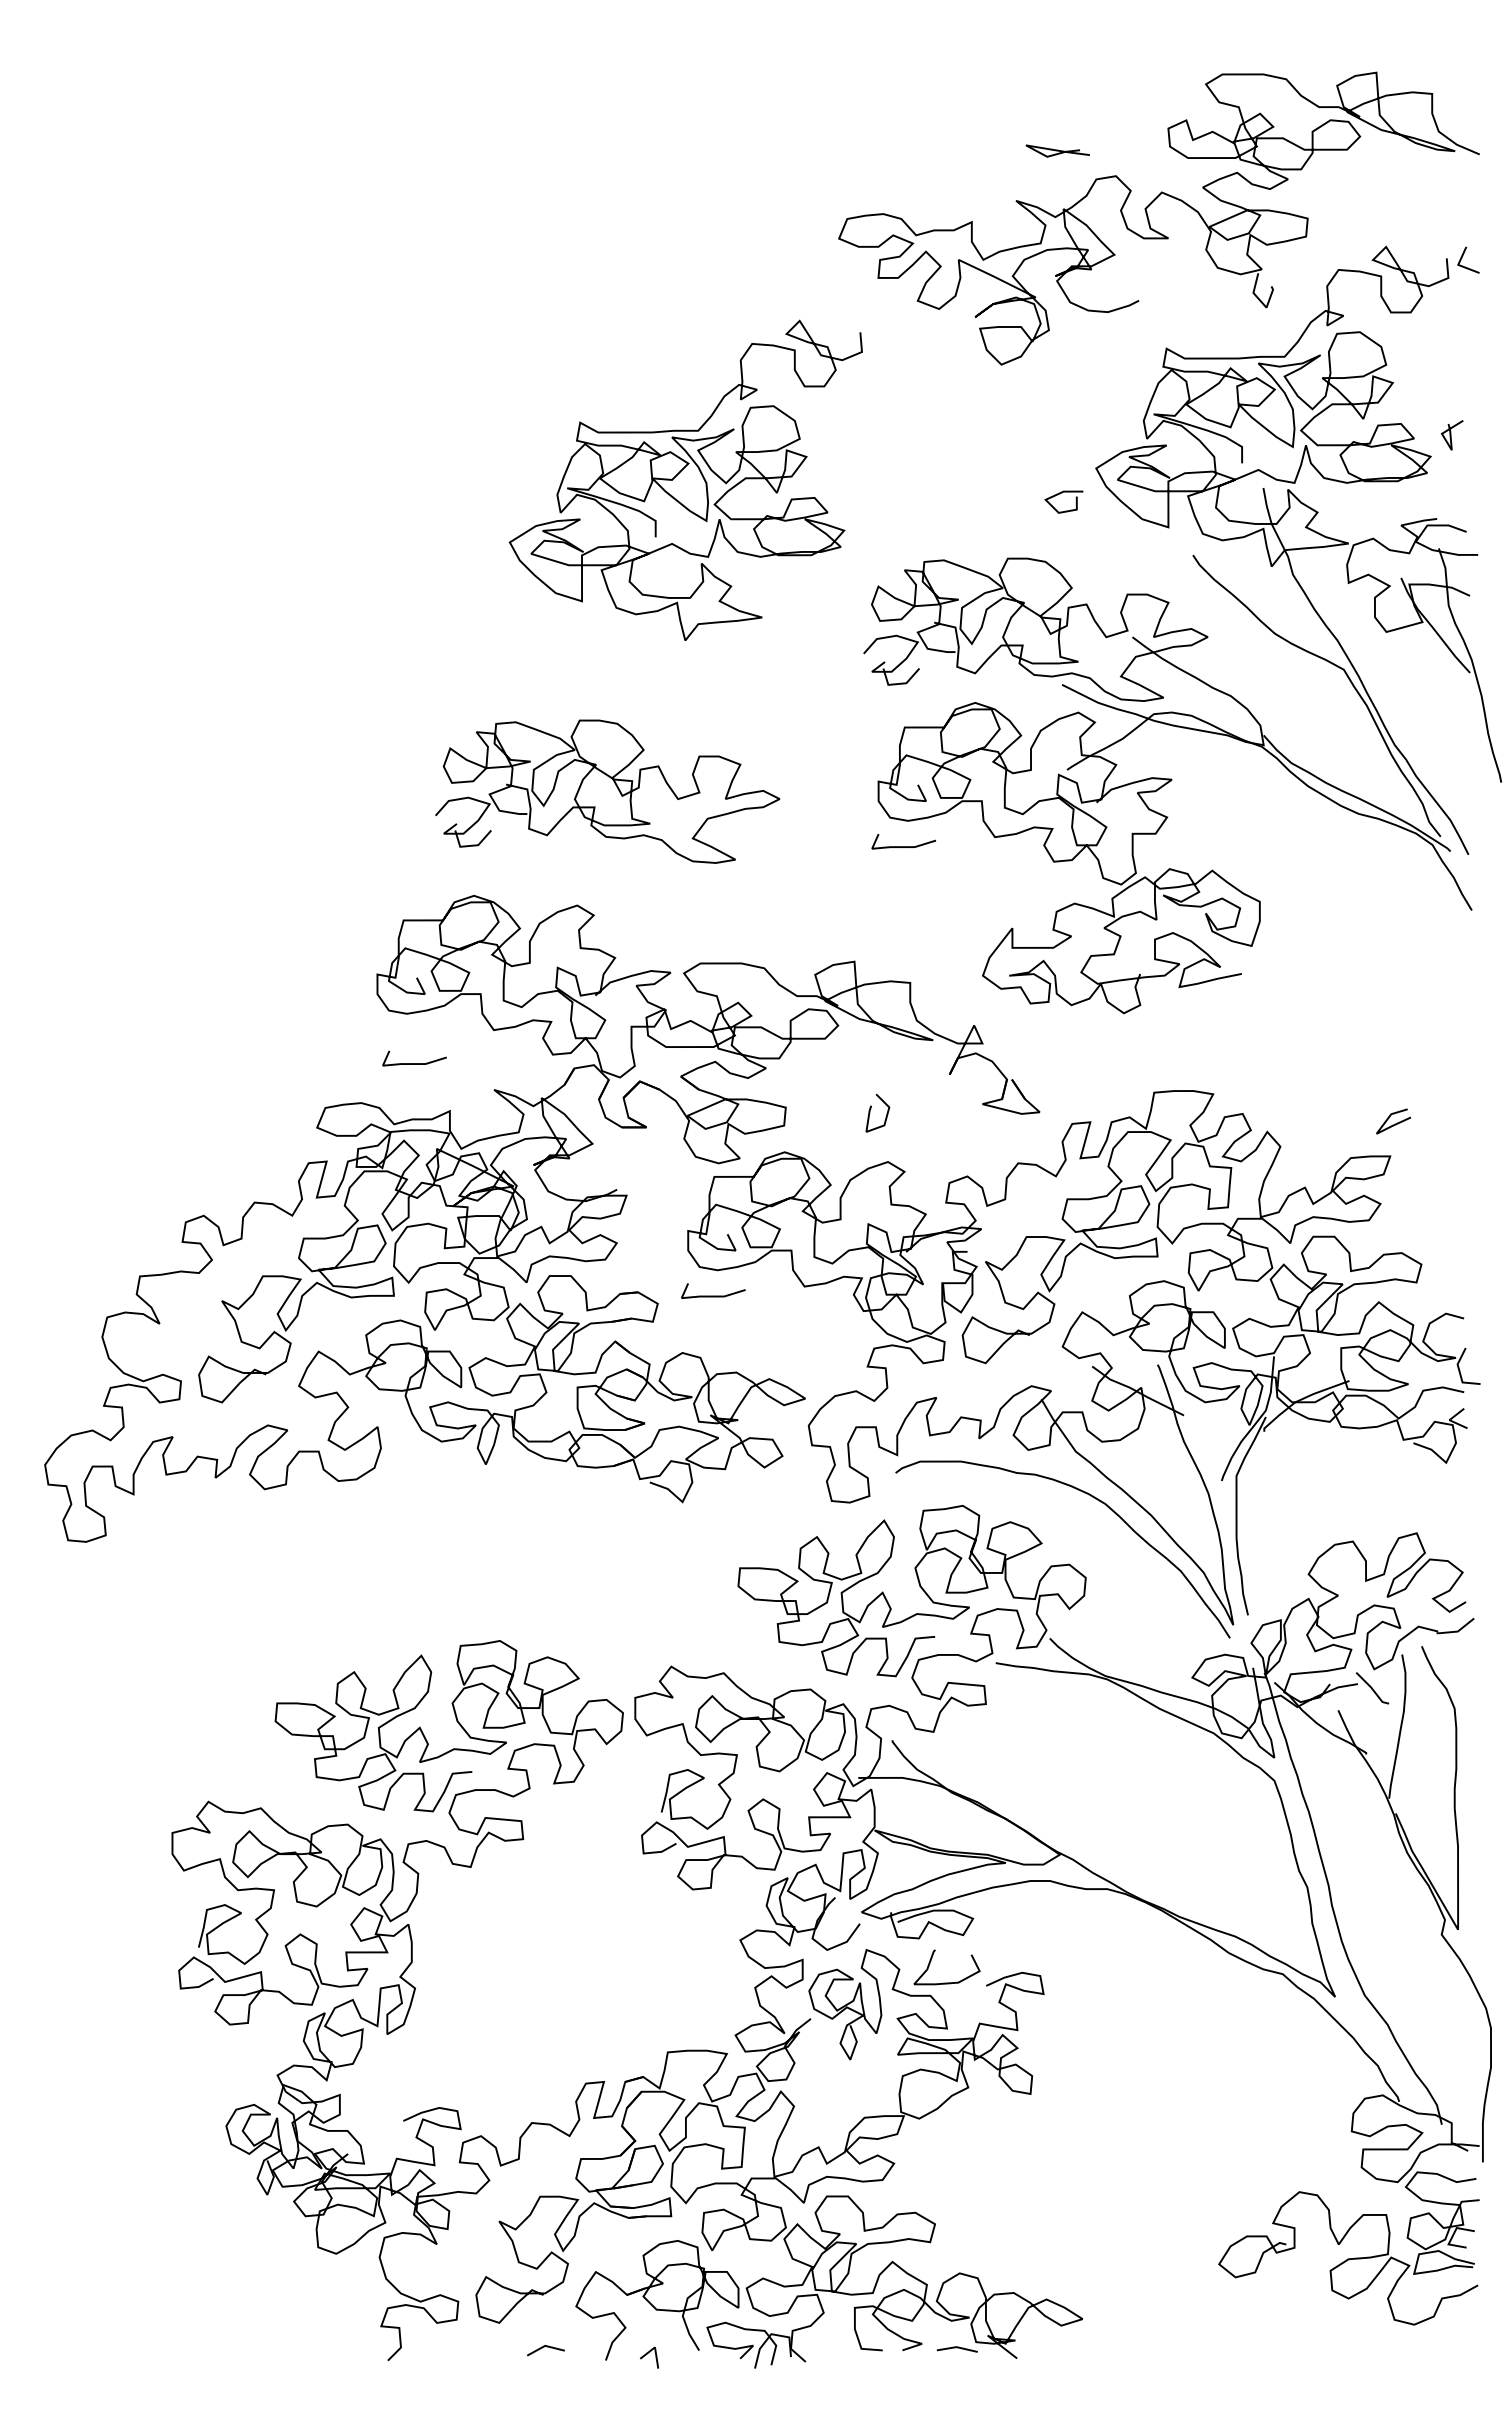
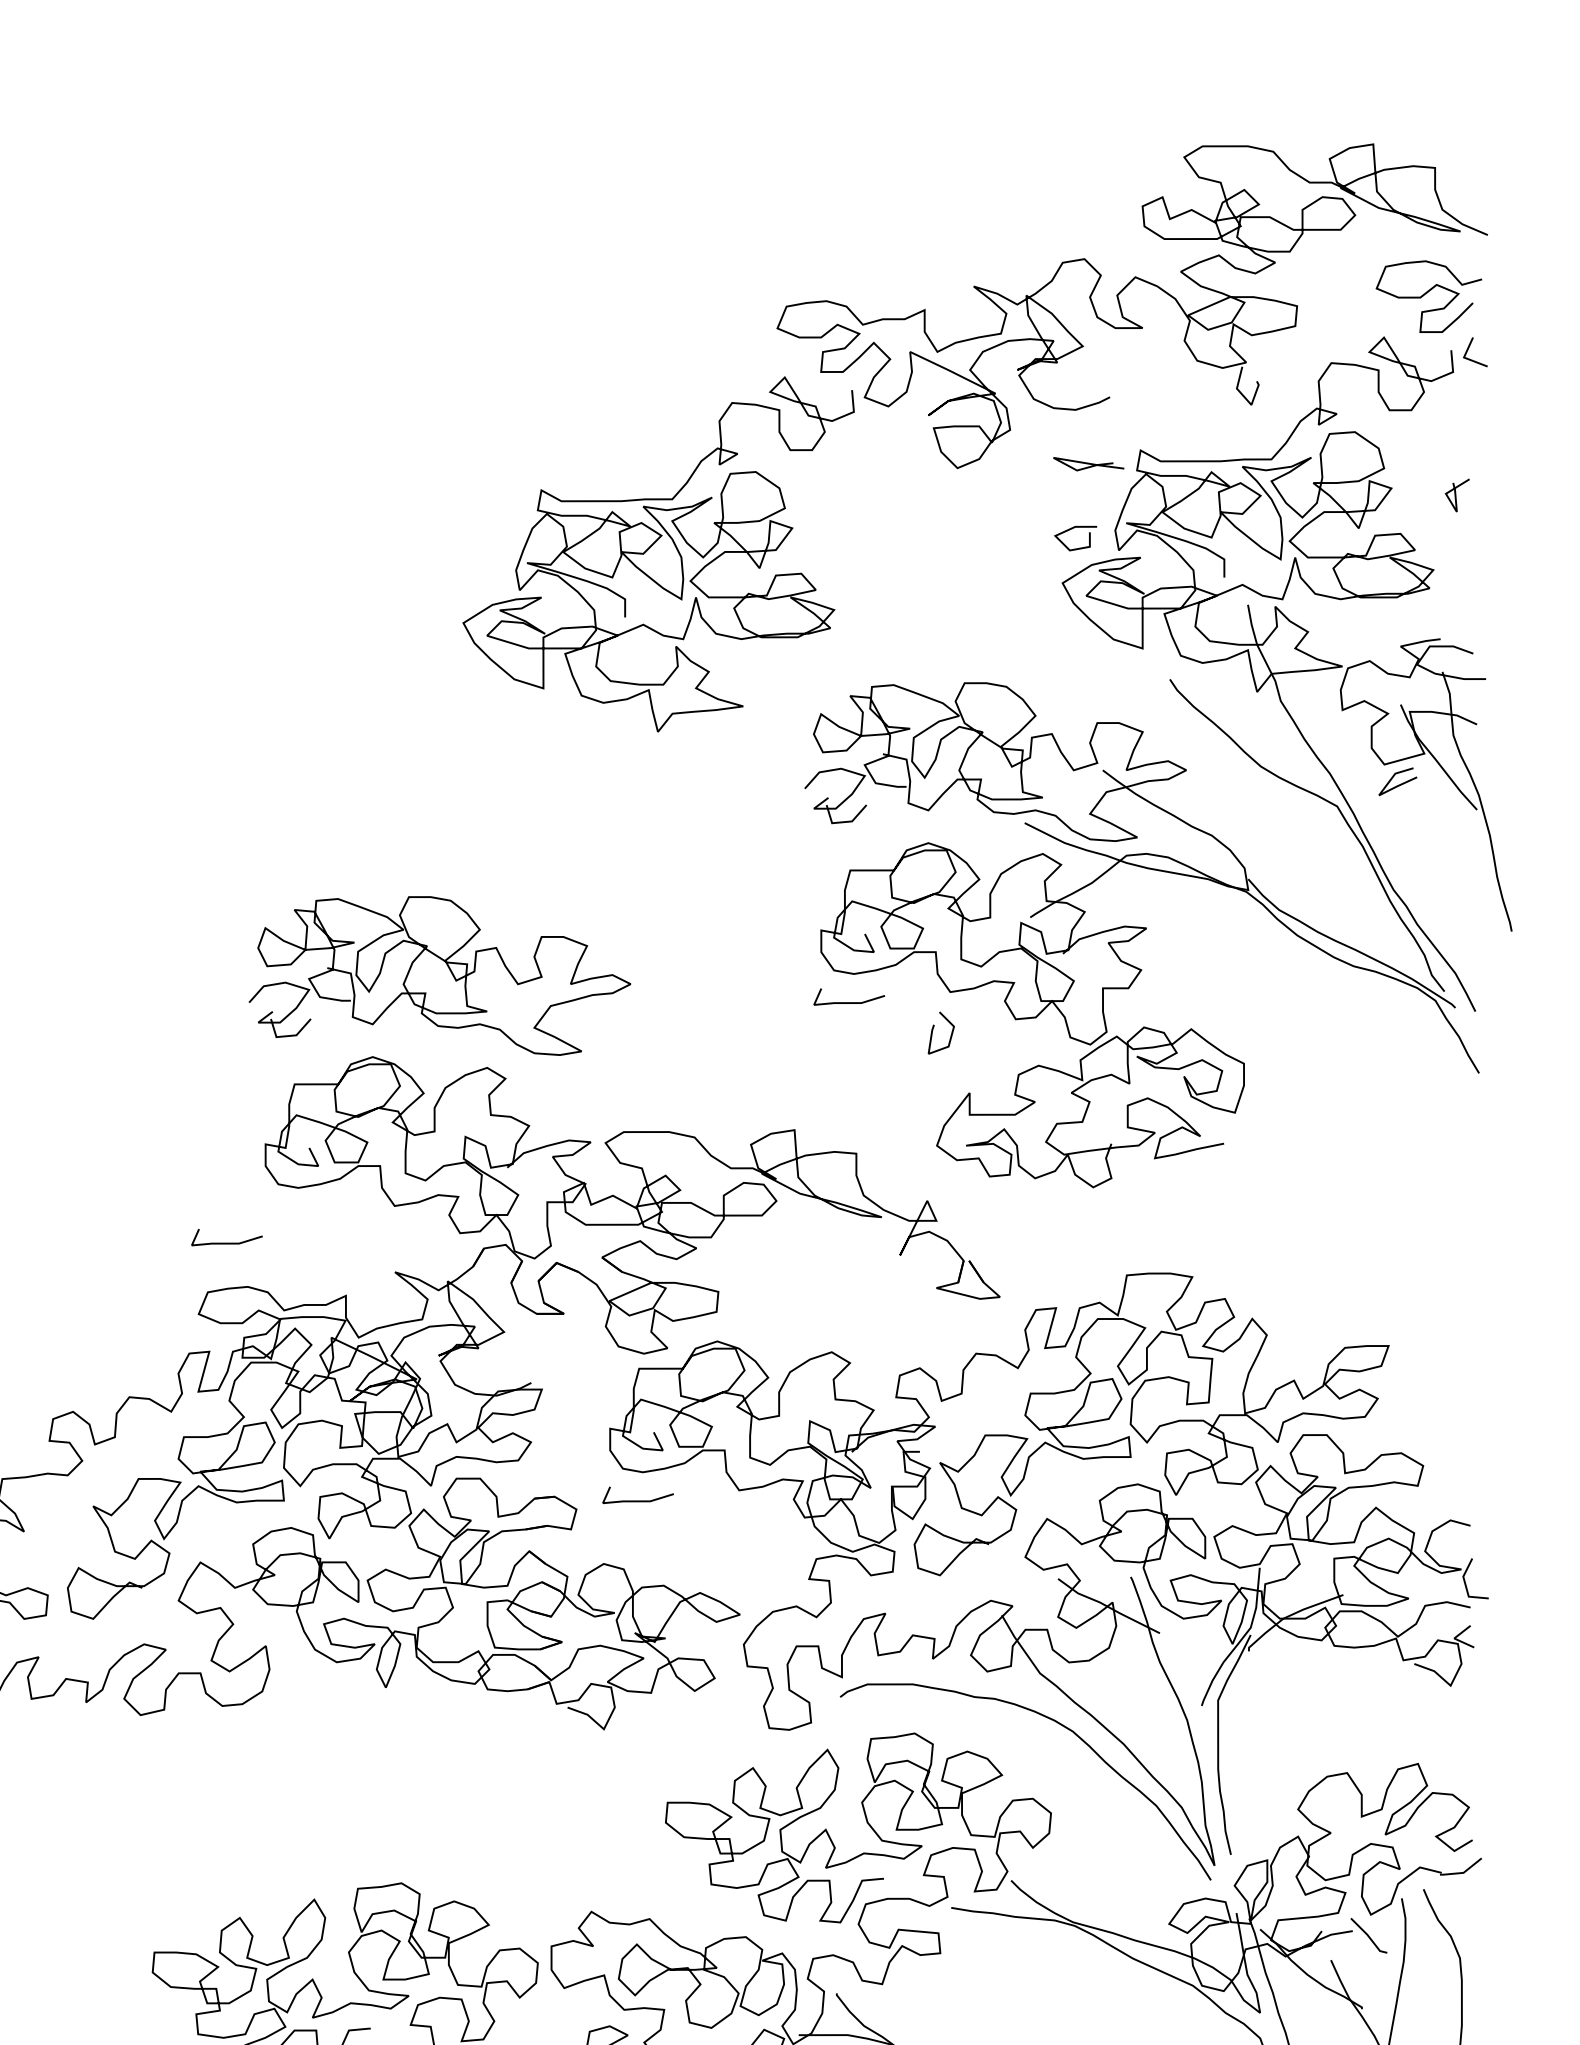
curve: (1057, 150) -> (1088, 463), moved
curve: (1424, 207) -> (1426, 293), added
line: (1451, 435) -> (1456, 495), moved
curve: (679, 473) -> (651, 546), moved
curve: (1060, 494) -> (1071, 530), moved
part: (607, 791) -> (439, 975), moved
line: (414, 1063) -> (226, 1243), moved
curve: (870, 1112) -> (933, 1032), moved
line: (1395, 1123) -> (1399, 783), moved

